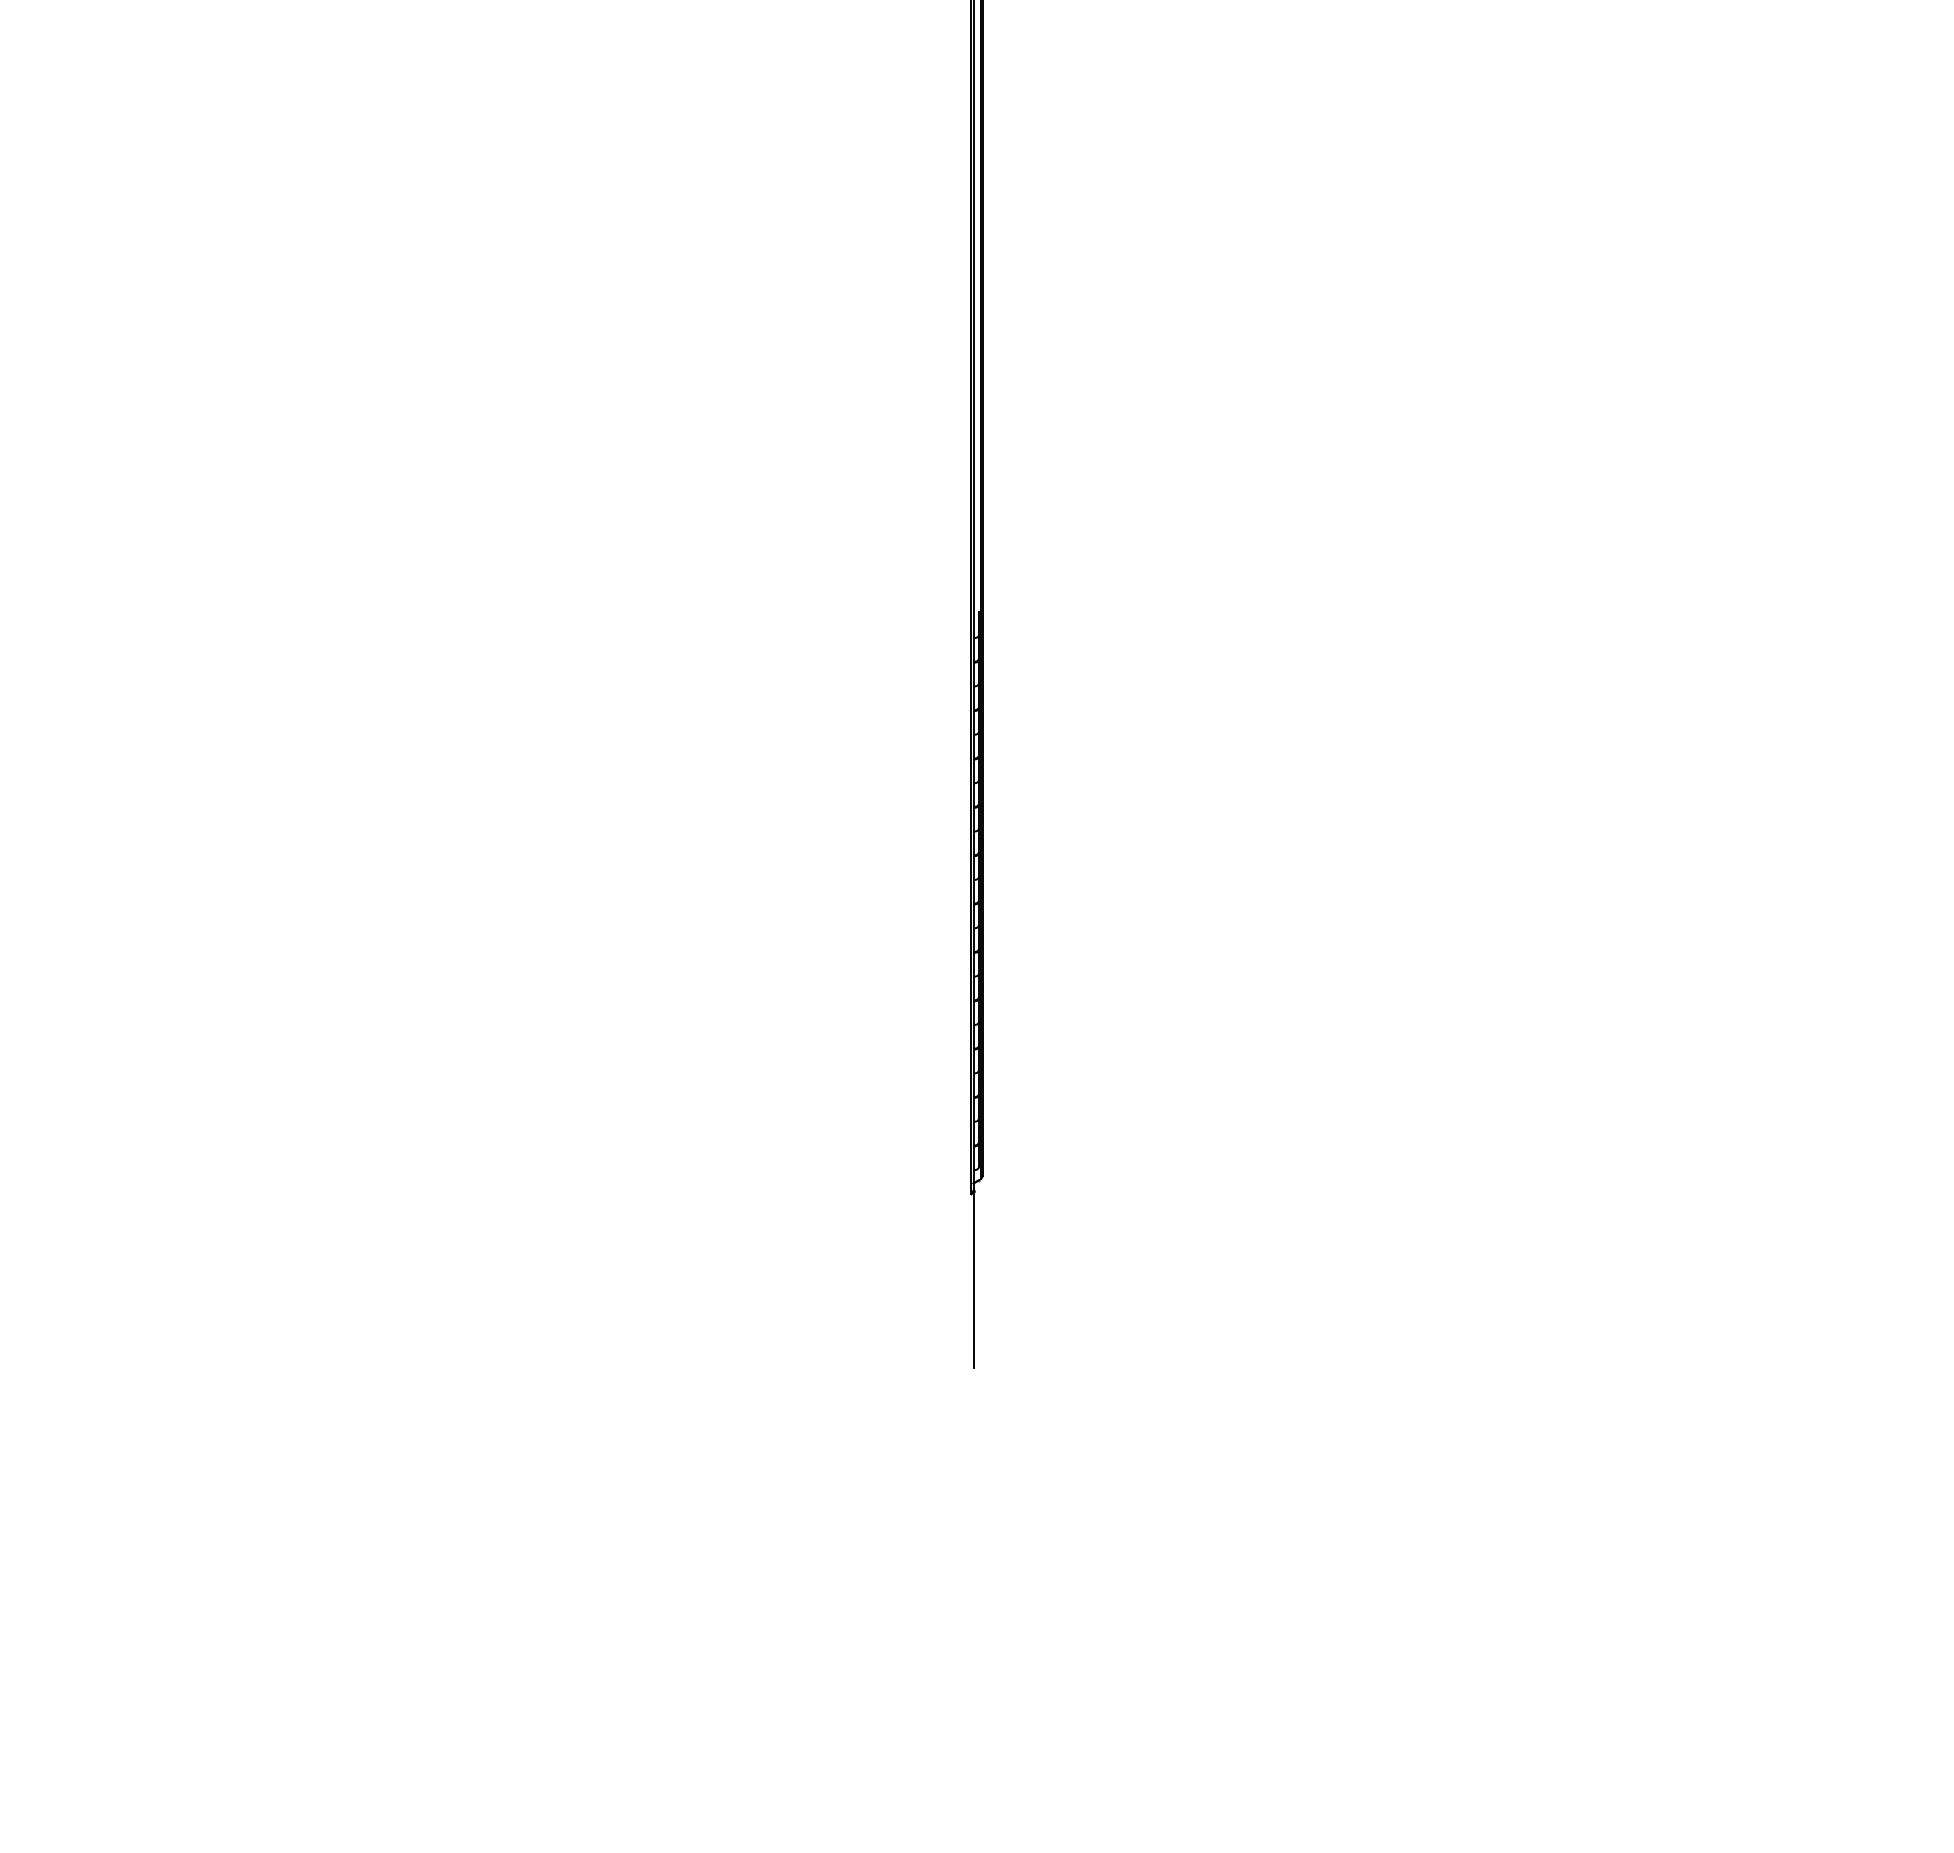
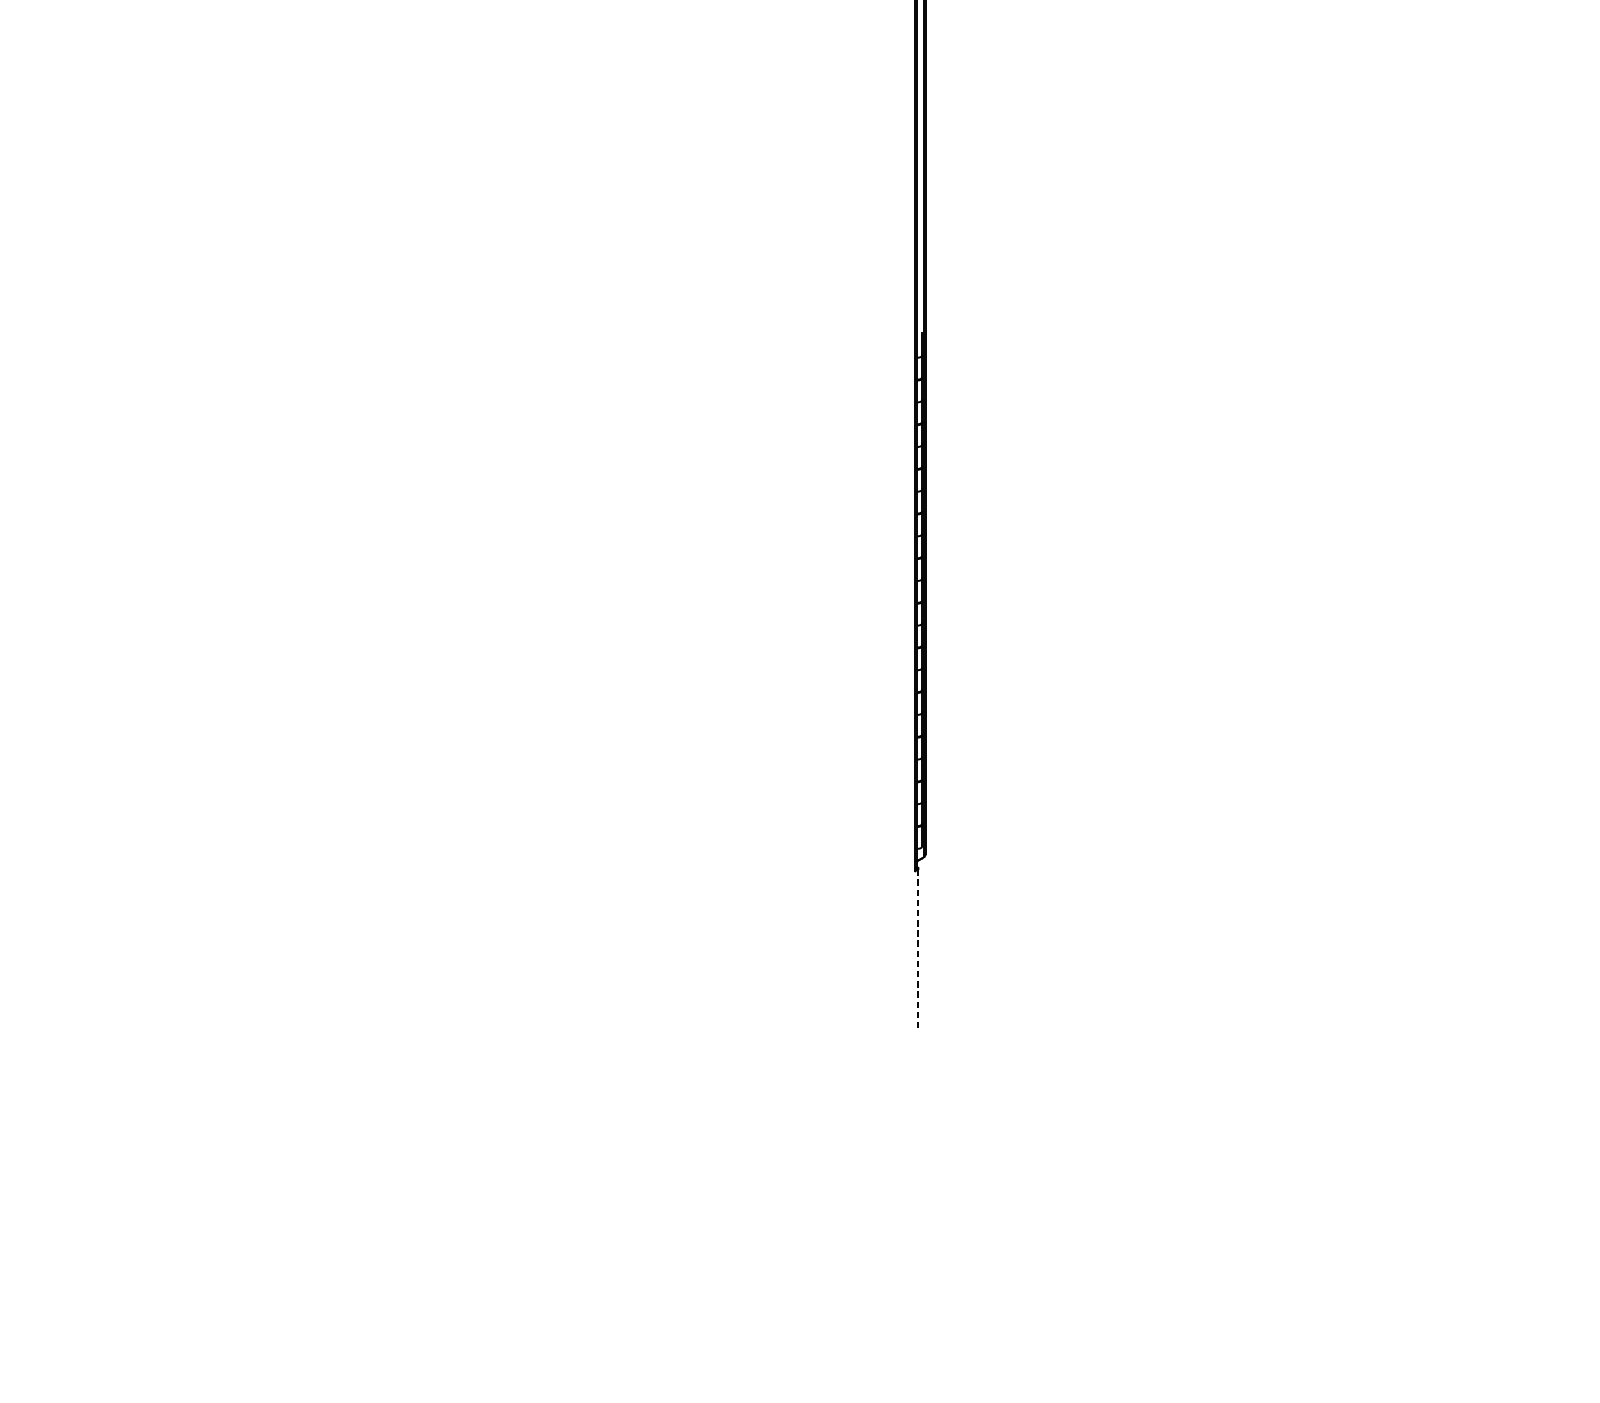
line: (974, 1280) -> (918, 950), solid -> dashed

